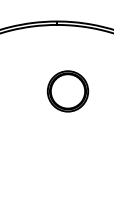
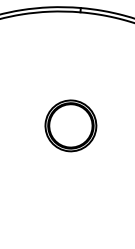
part: (67, 91) -> (70, 125), moved

